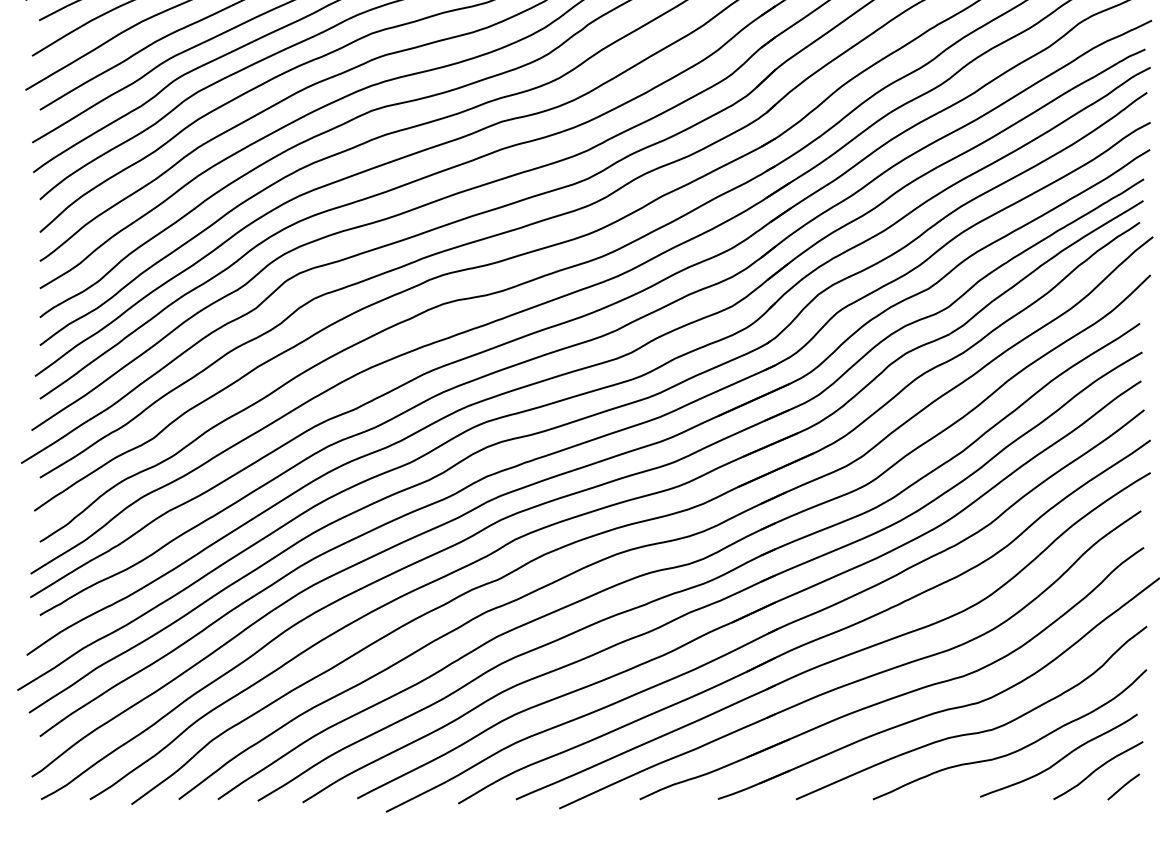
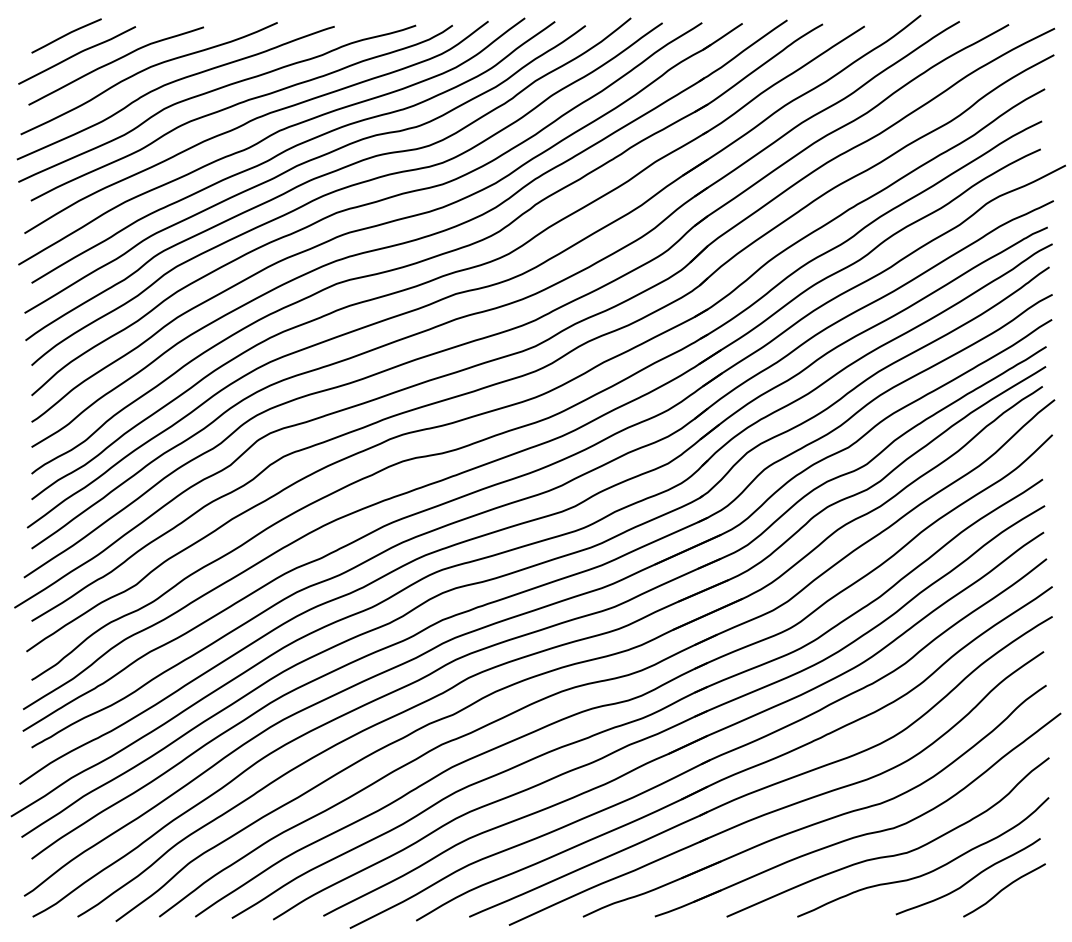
line: (1123, 787) -> (1027, 905), removed

